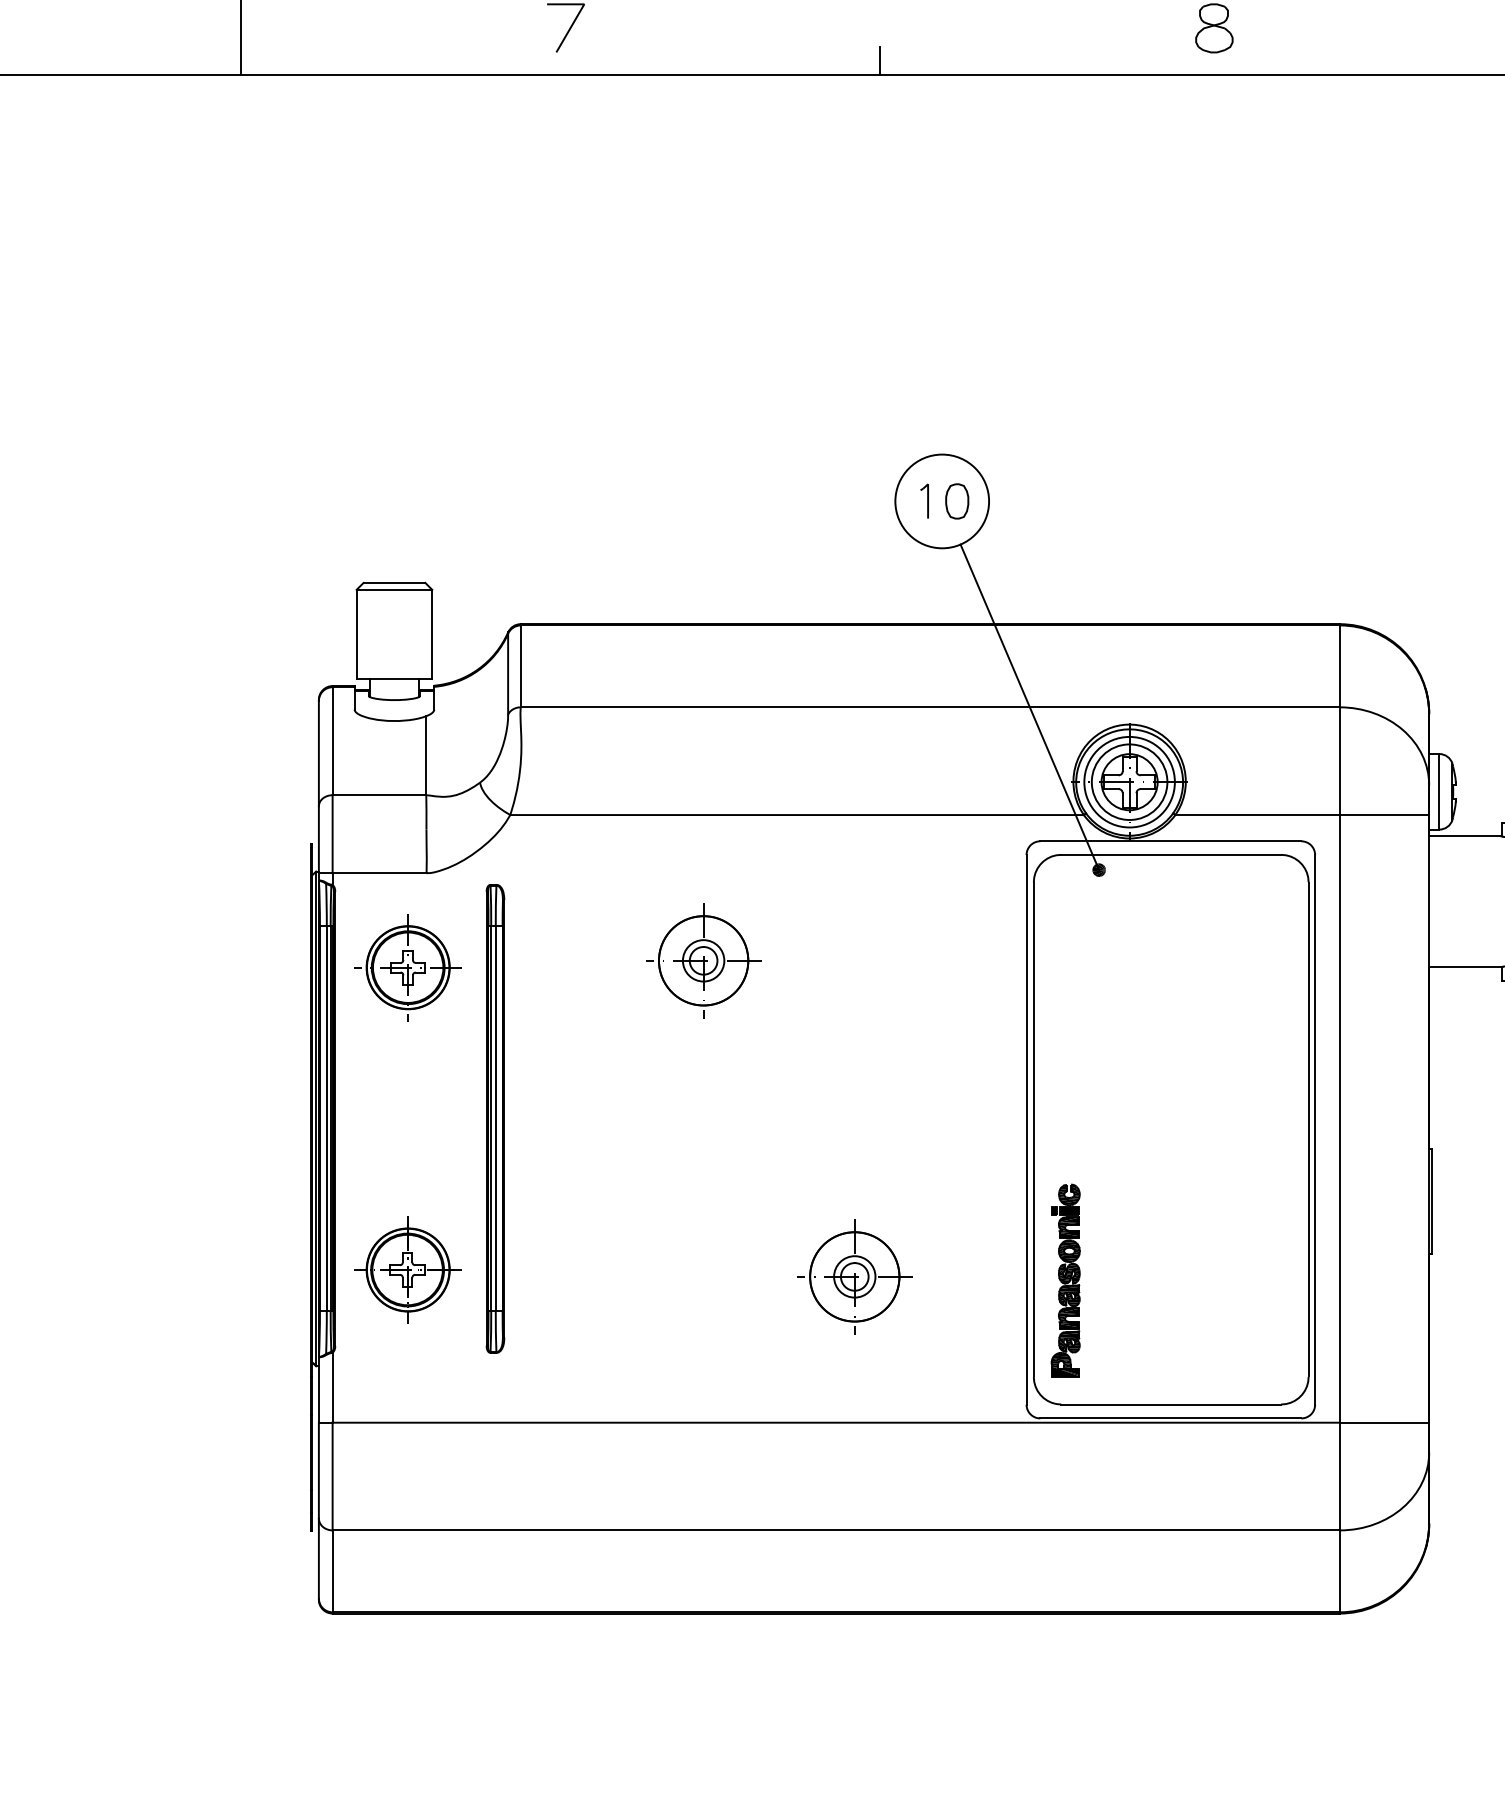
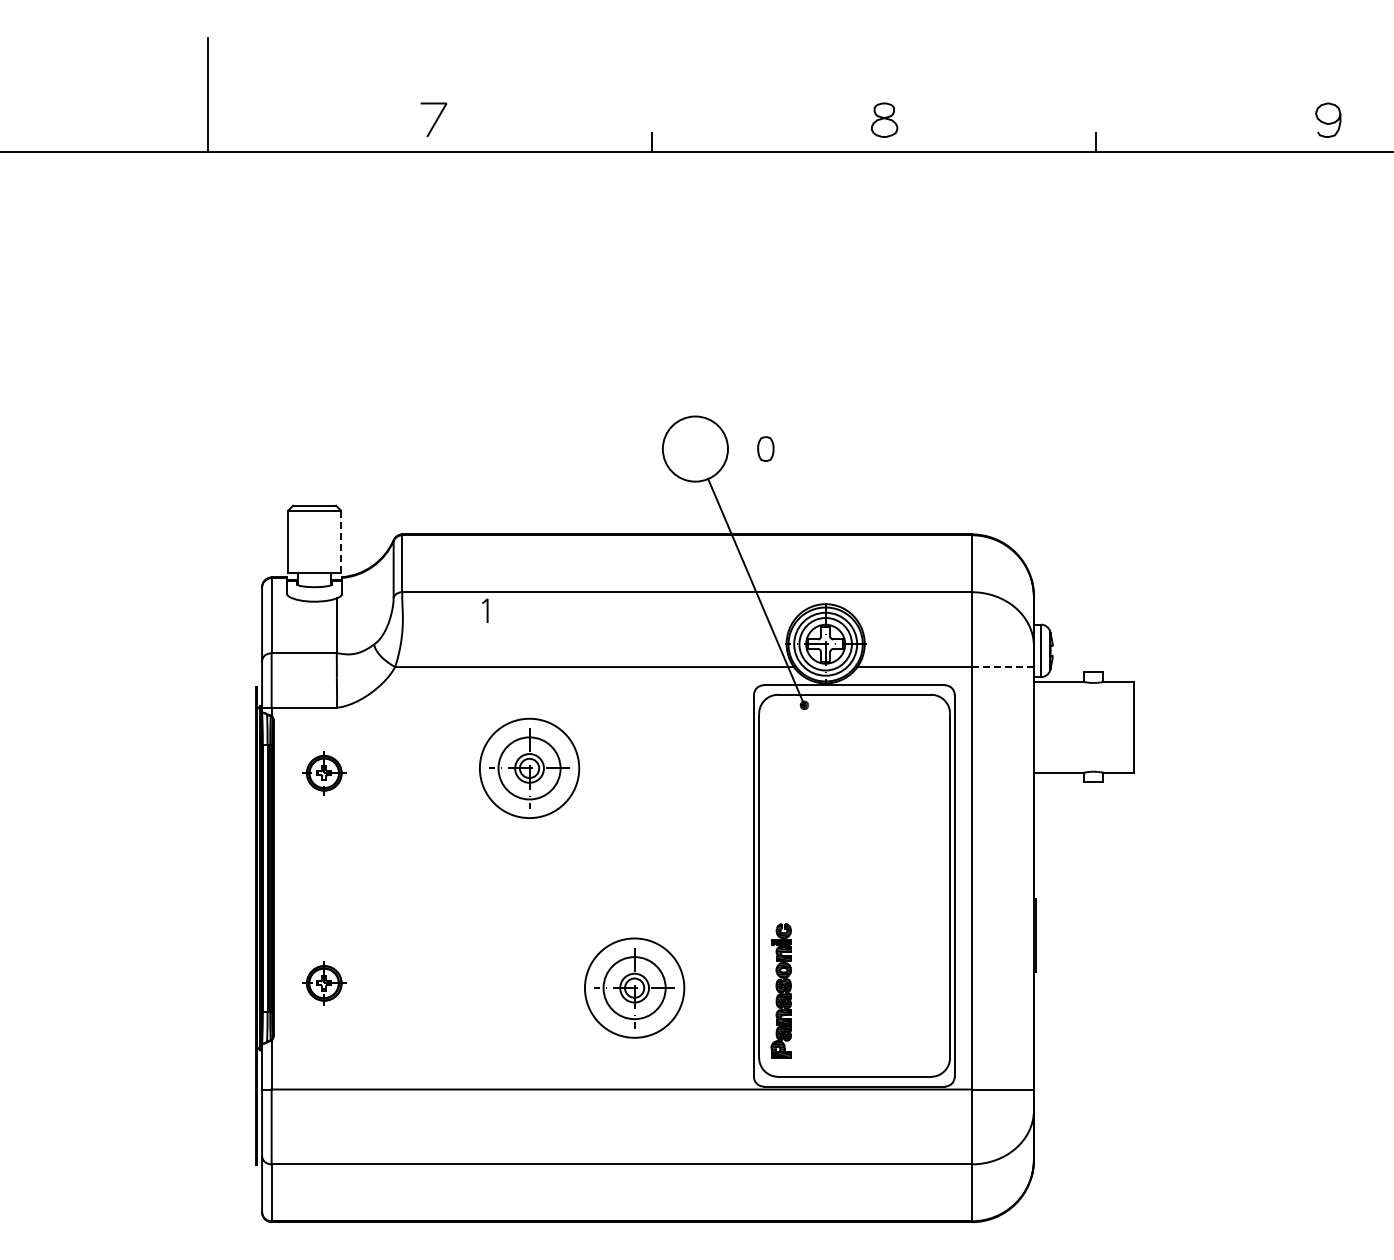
part: (925, 500) -> (485, 610), moved
part: (956, 500) -> (765, 448), moved
line: (431, 634) -> (340, 541), solid -> dashed
line: (1385, 815) -> (1003, 667), solid -> dashed
circle: (703, 960) -> (529, 768), size x1.6
part: (408, 968) -> (324, 773), size x0.6
part: (494, 1117) -> (384, 877), removed
part: (408, 1270) -> (324, 983), size x0.6
circle: (854, 1277) -> (634, 988), size x1.6

